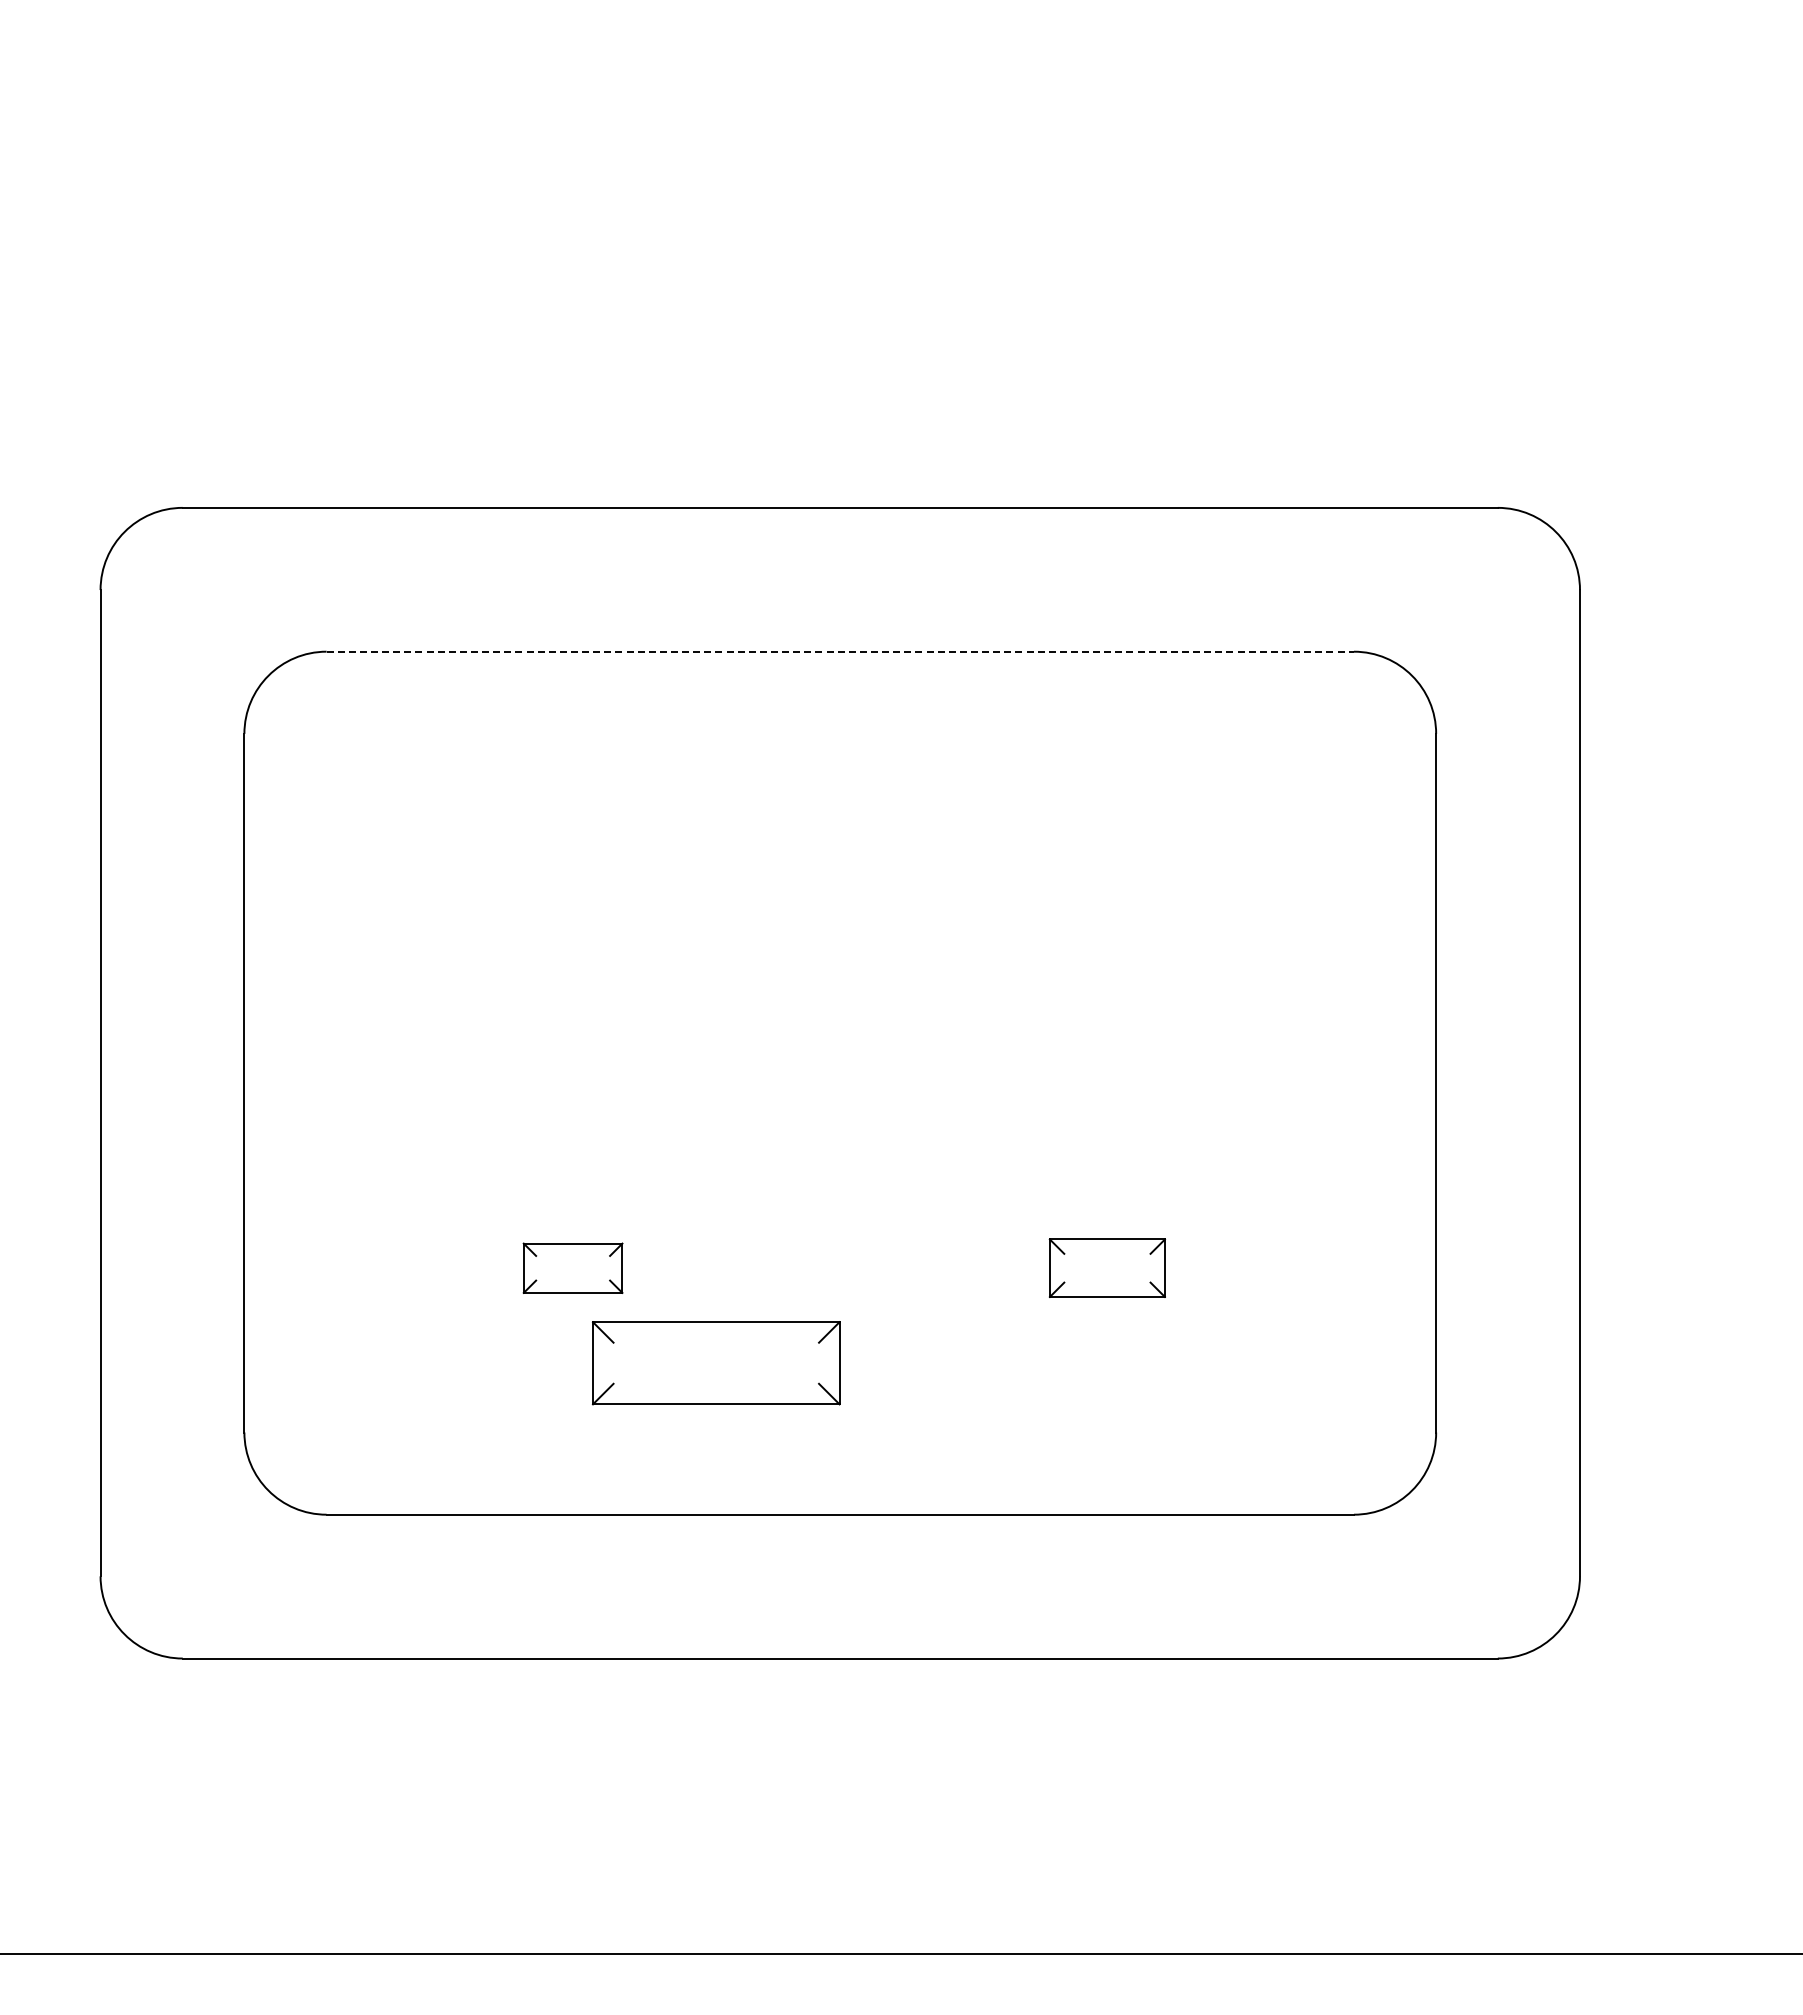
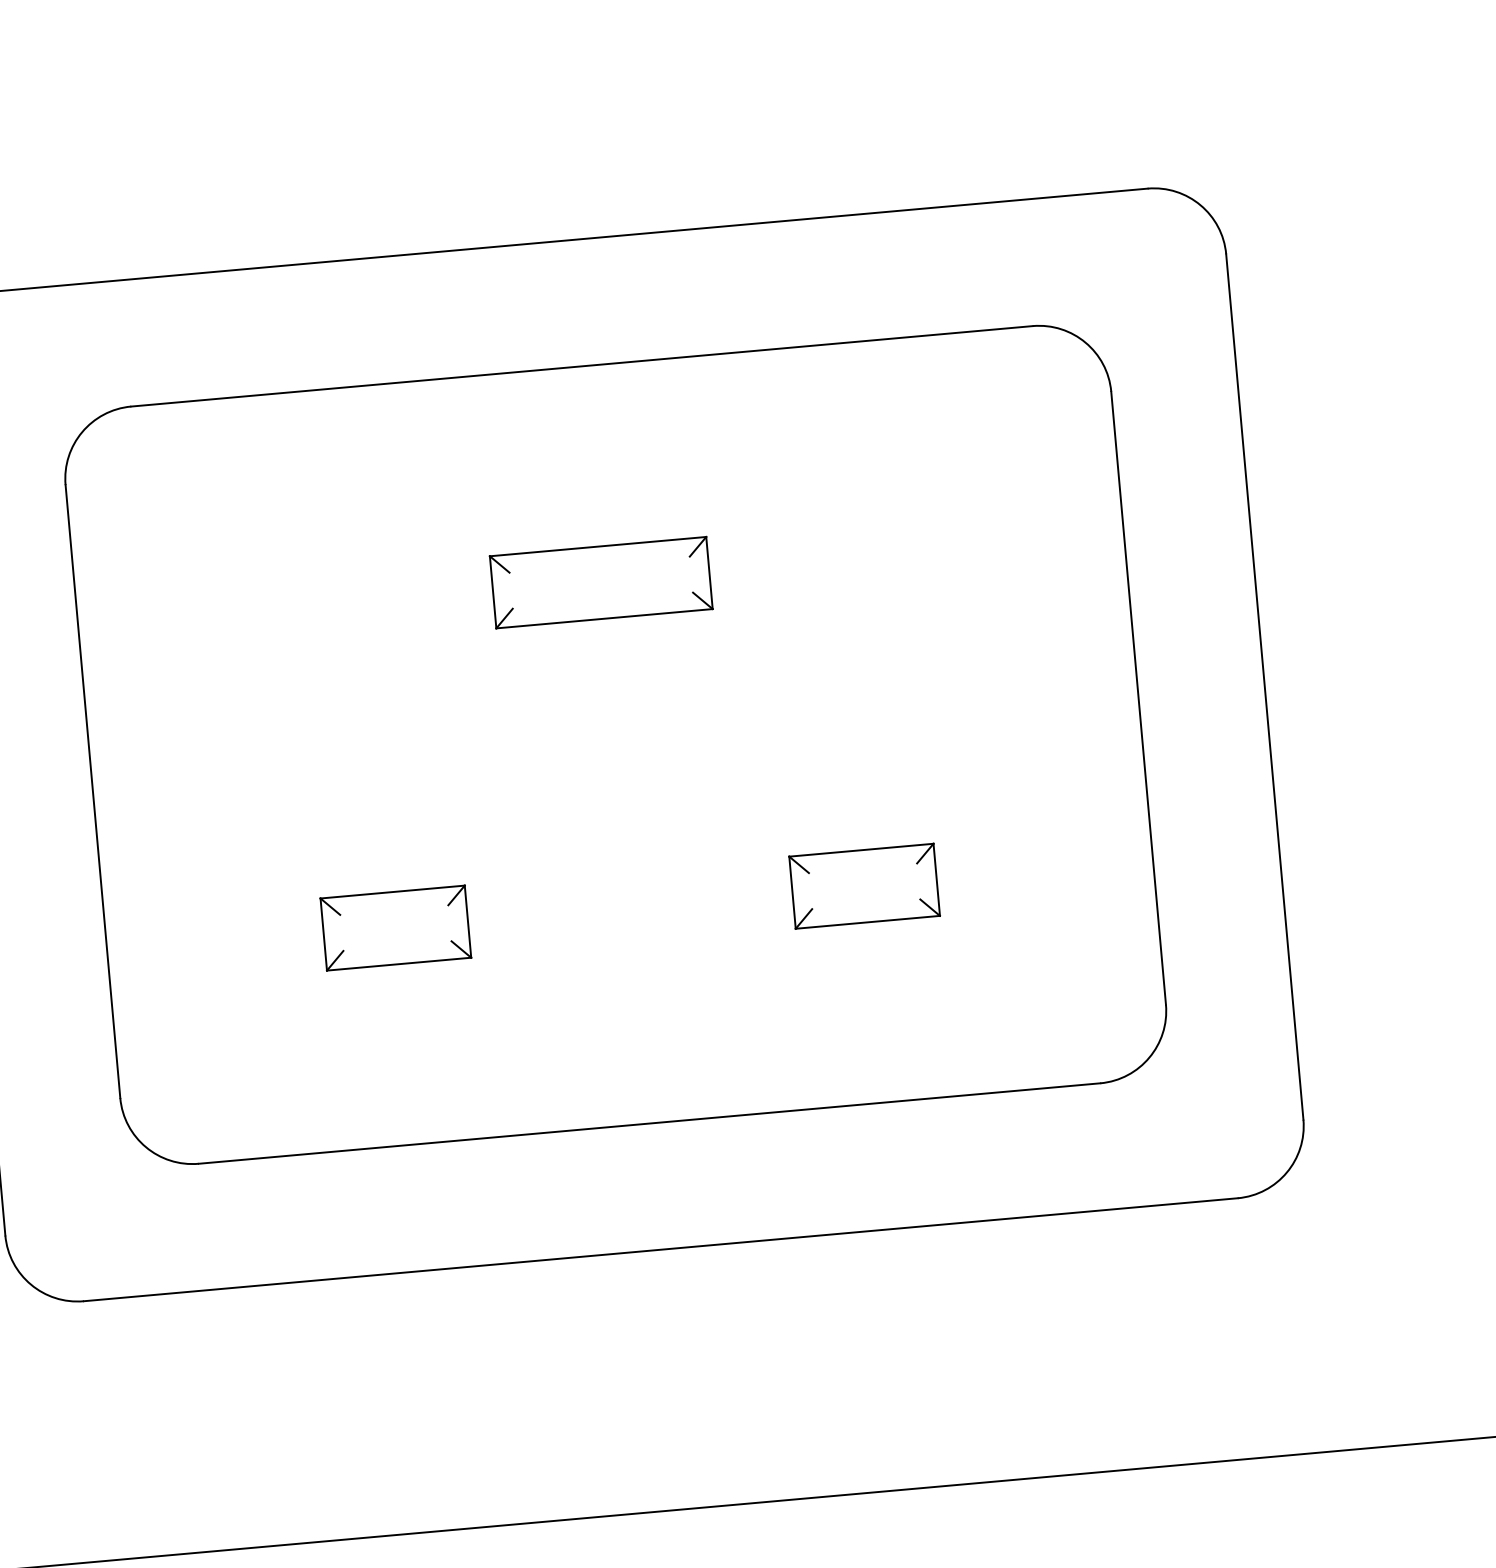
line: (840, 651) -> (582, 366), dashed -> solid
part: (572, 1268) -> (395, 928), size x1.67
part: (1107, 1268) -> (864, 886), size x1.43
part: (715, 1363) -> (600, 582), moved

